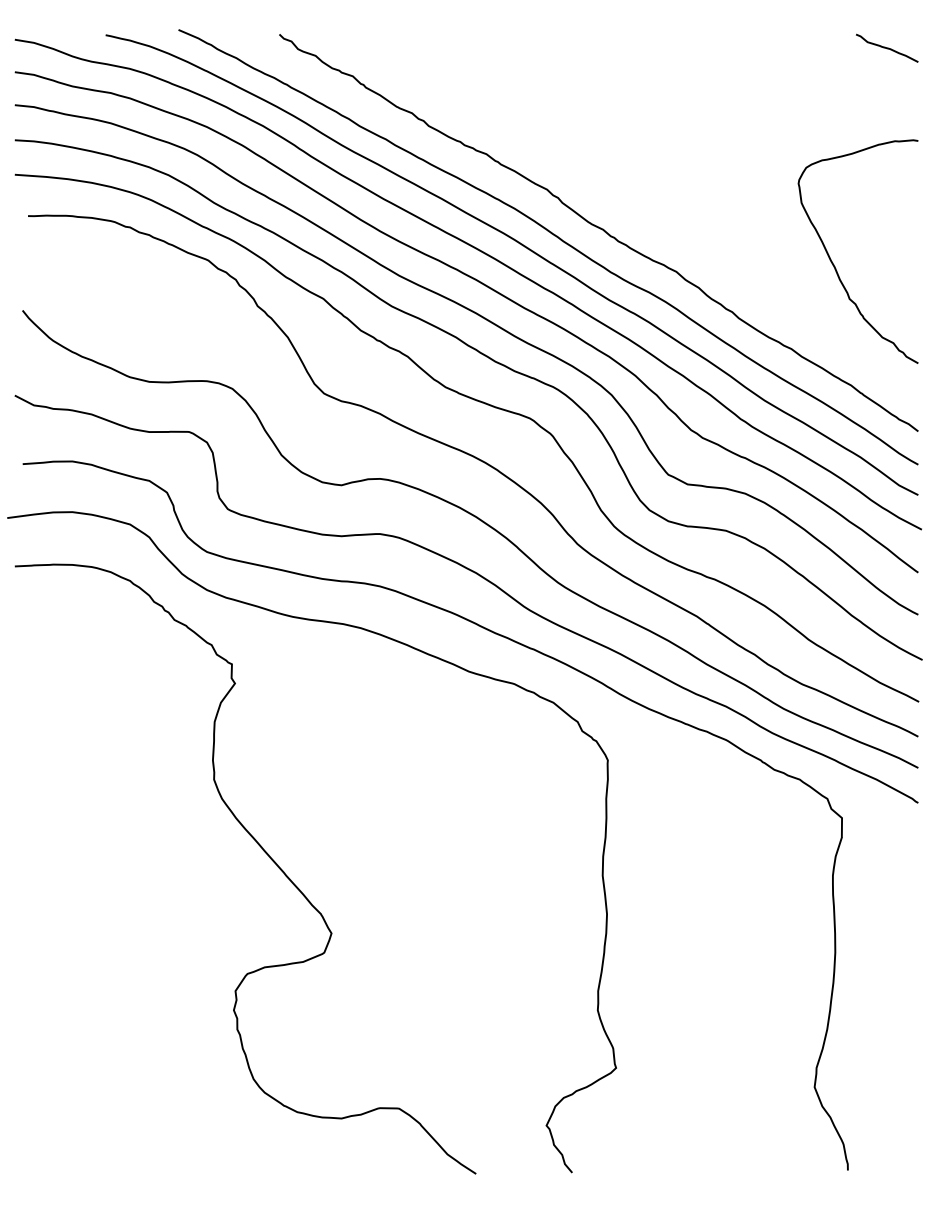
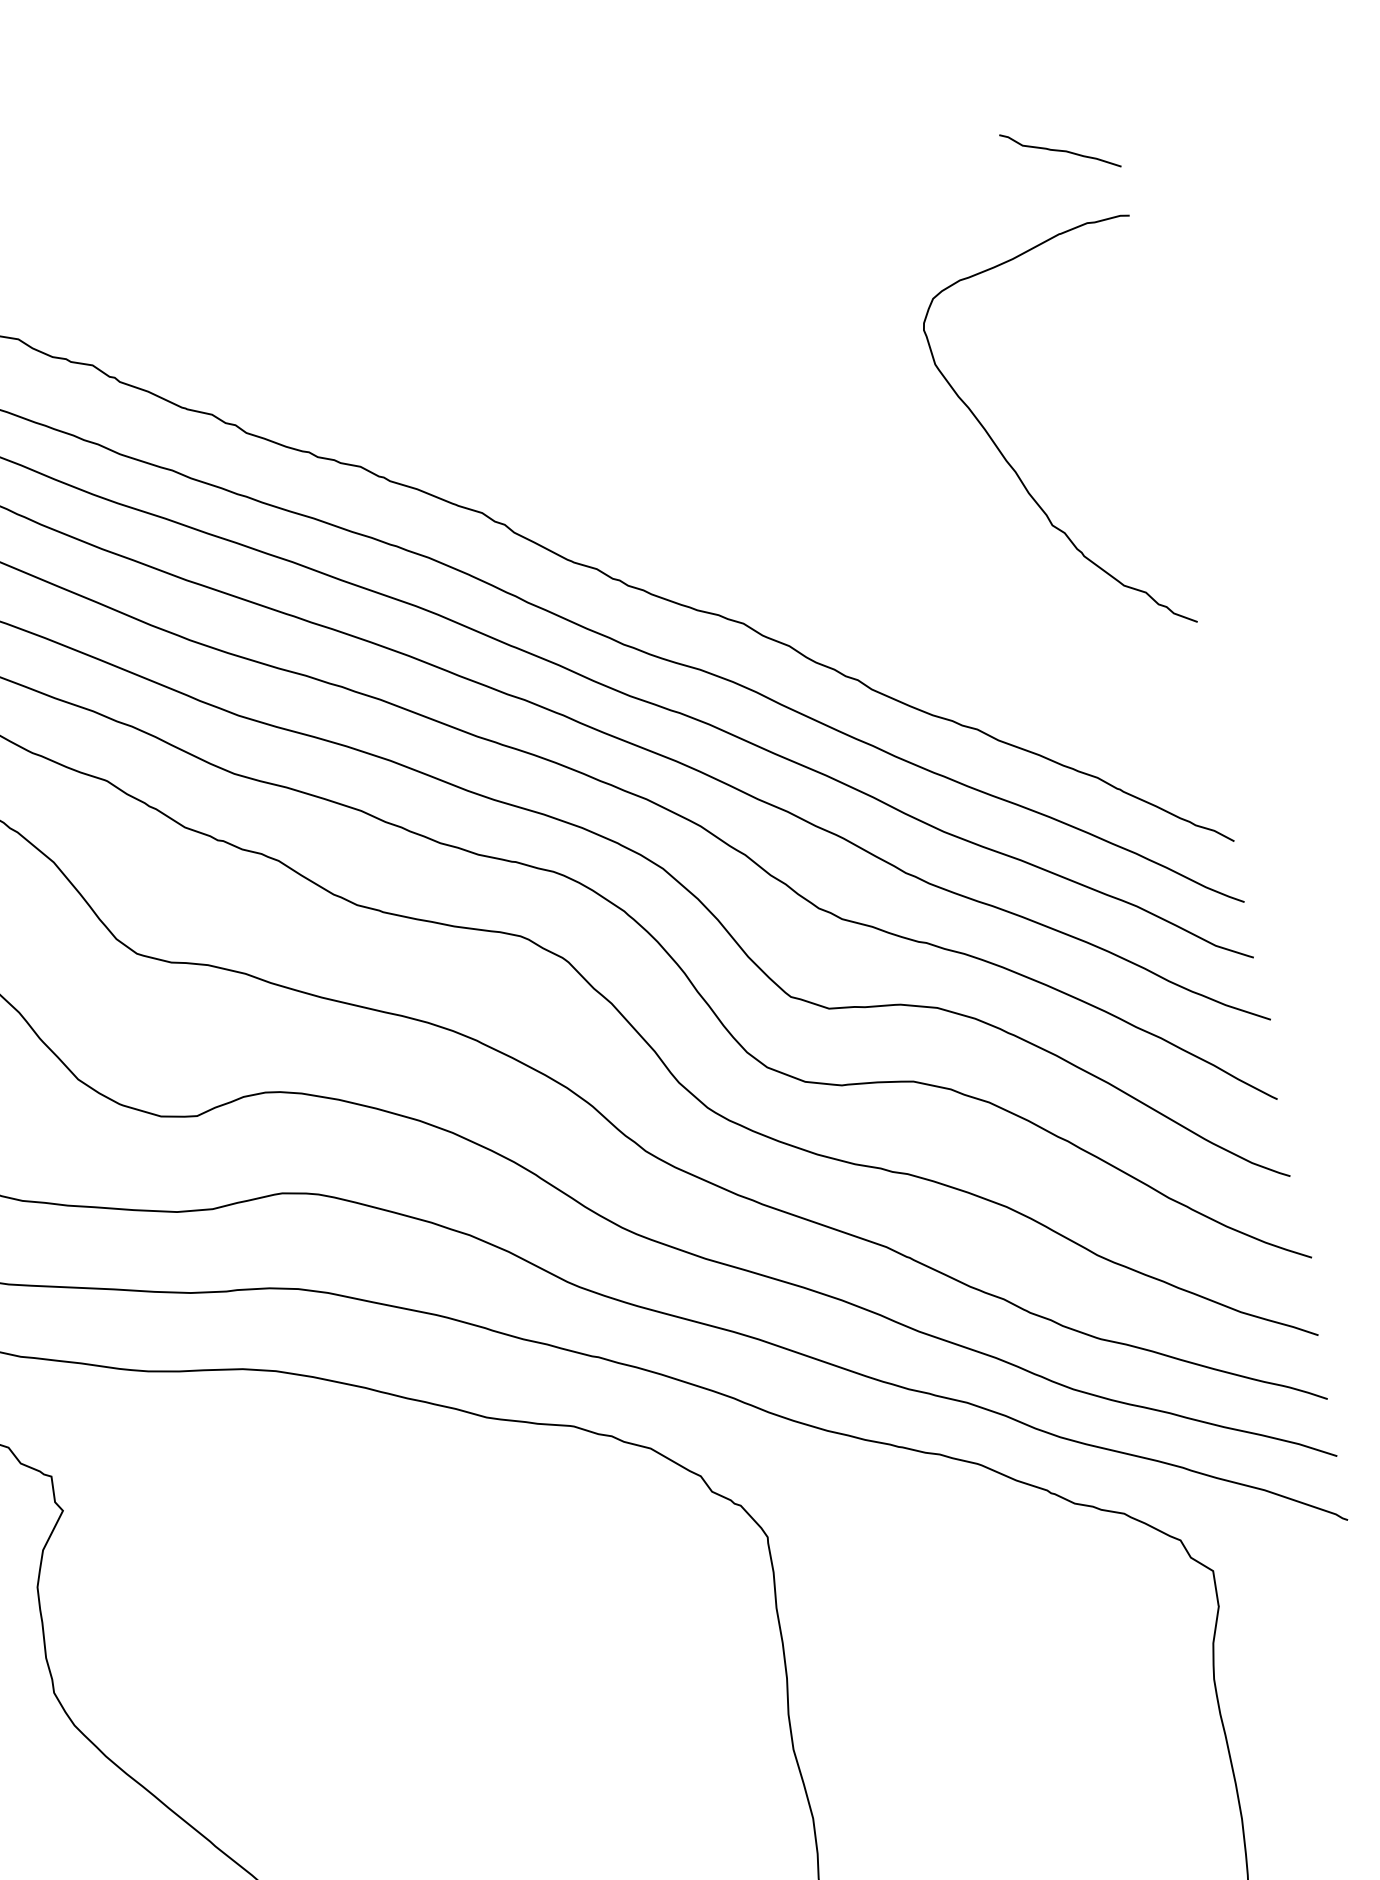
curve: (833, 262) -> (1011, 463), moved

